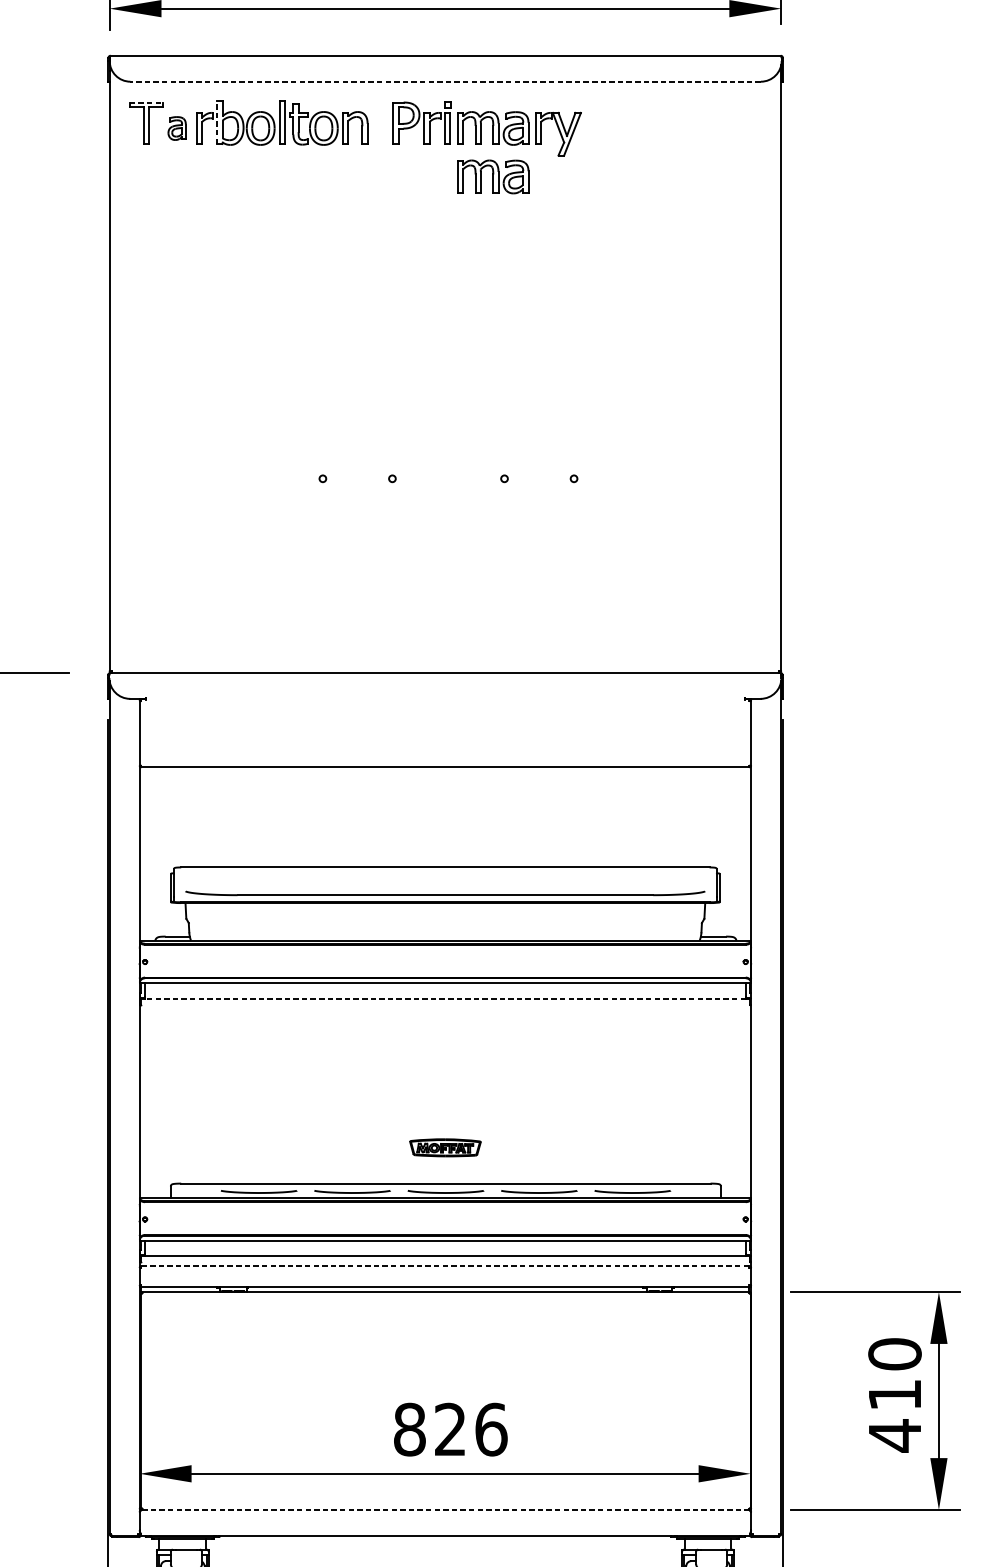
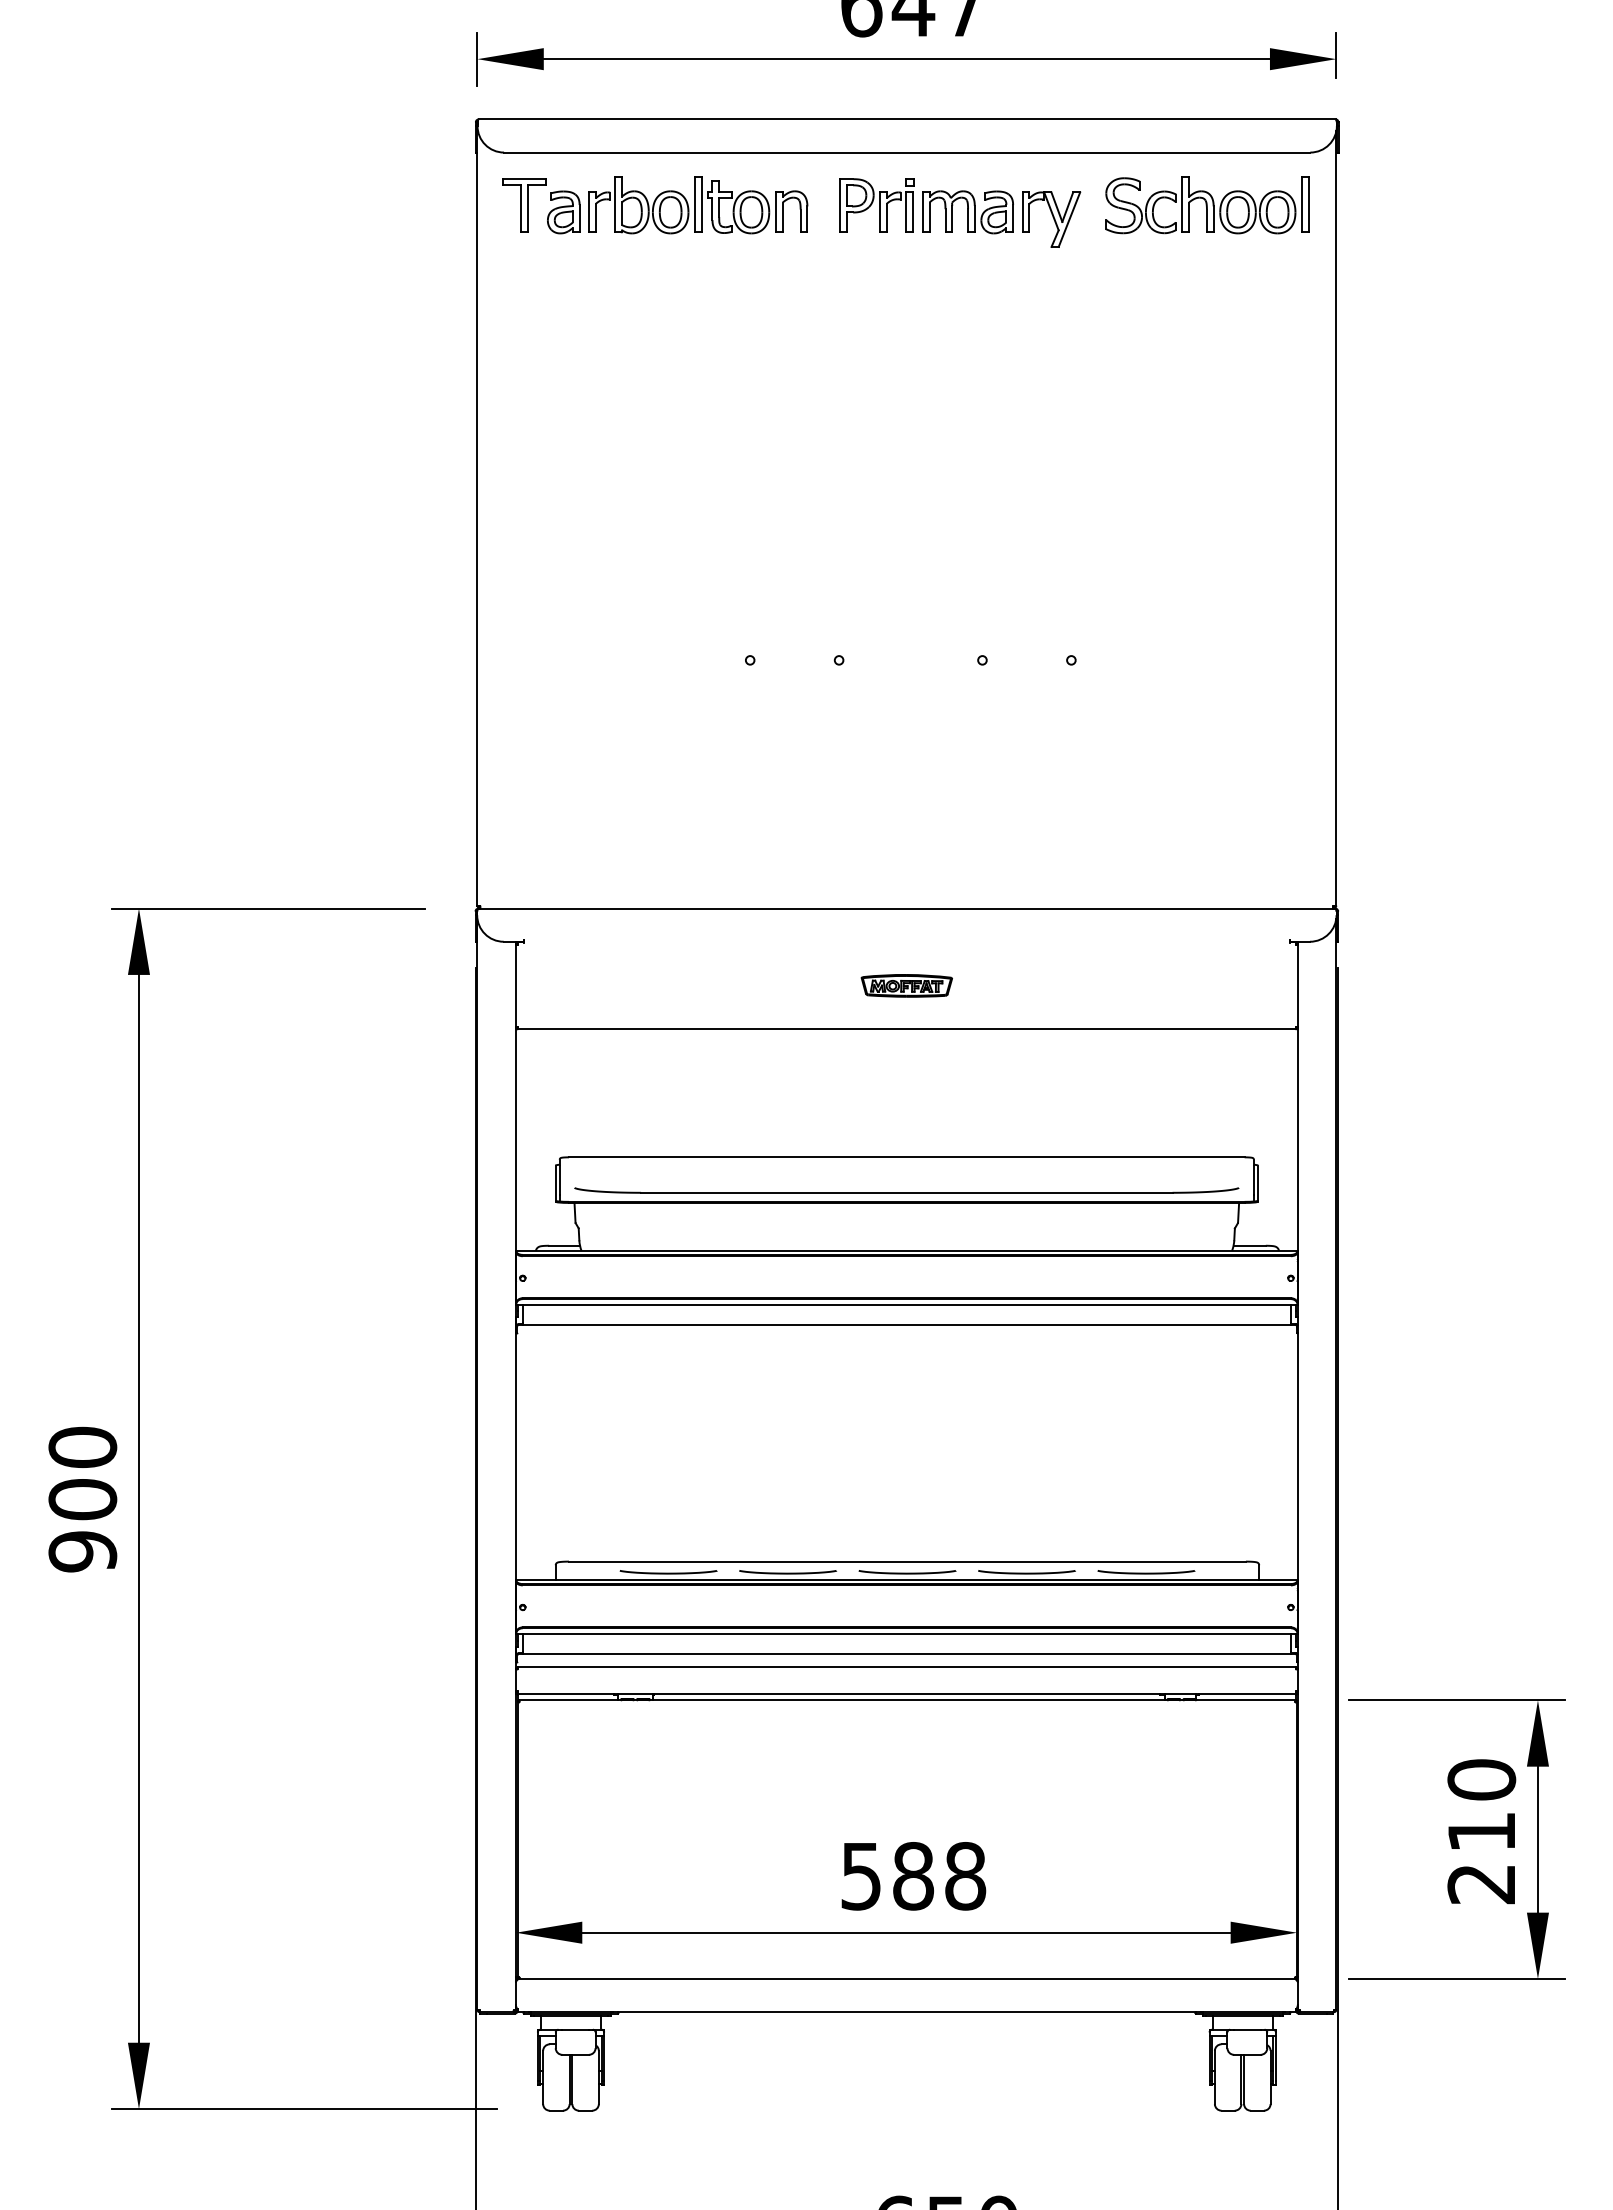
line: (445, 81) -> (906, 152), dashed -> solid
line: (147, 102) -> (525, 179), dashed -> solid
line: (217, 122) -> (615, 204), dashed -> solid
part: (680, 123) -> (1207, 205), added
part: (176, 128) -> (563, 212), size x1.43
part: (492, 177) -> (967, 274), removed
line: (445, 998) -> (906, 1325), dashed -> solid
part: (445, 1147) -> (906, 985), moved
line: (445, 1266) -> (906, 1667), dashed -> solid
text: (450, 1429) -> (913, 1876), 826 -> 588
text: (893, 1436) -> (1480, 1884), 410 -> 210
line: (445, 1510) -> (907, 1979), dashed -> solid

